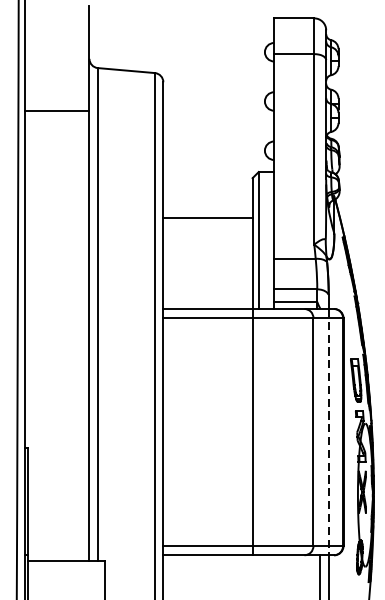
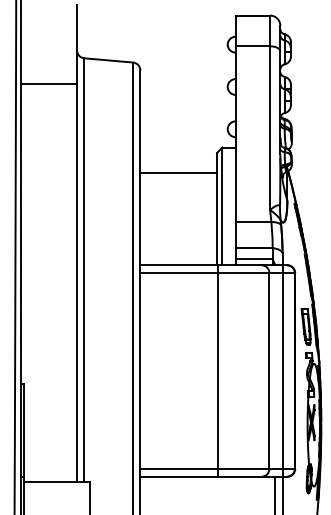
line: (57, 111) -> (49, 84), moved
line: (207, 217) -> (178, 172), moved
line: (328, 432) -> (282, 371), dashed -> solid

